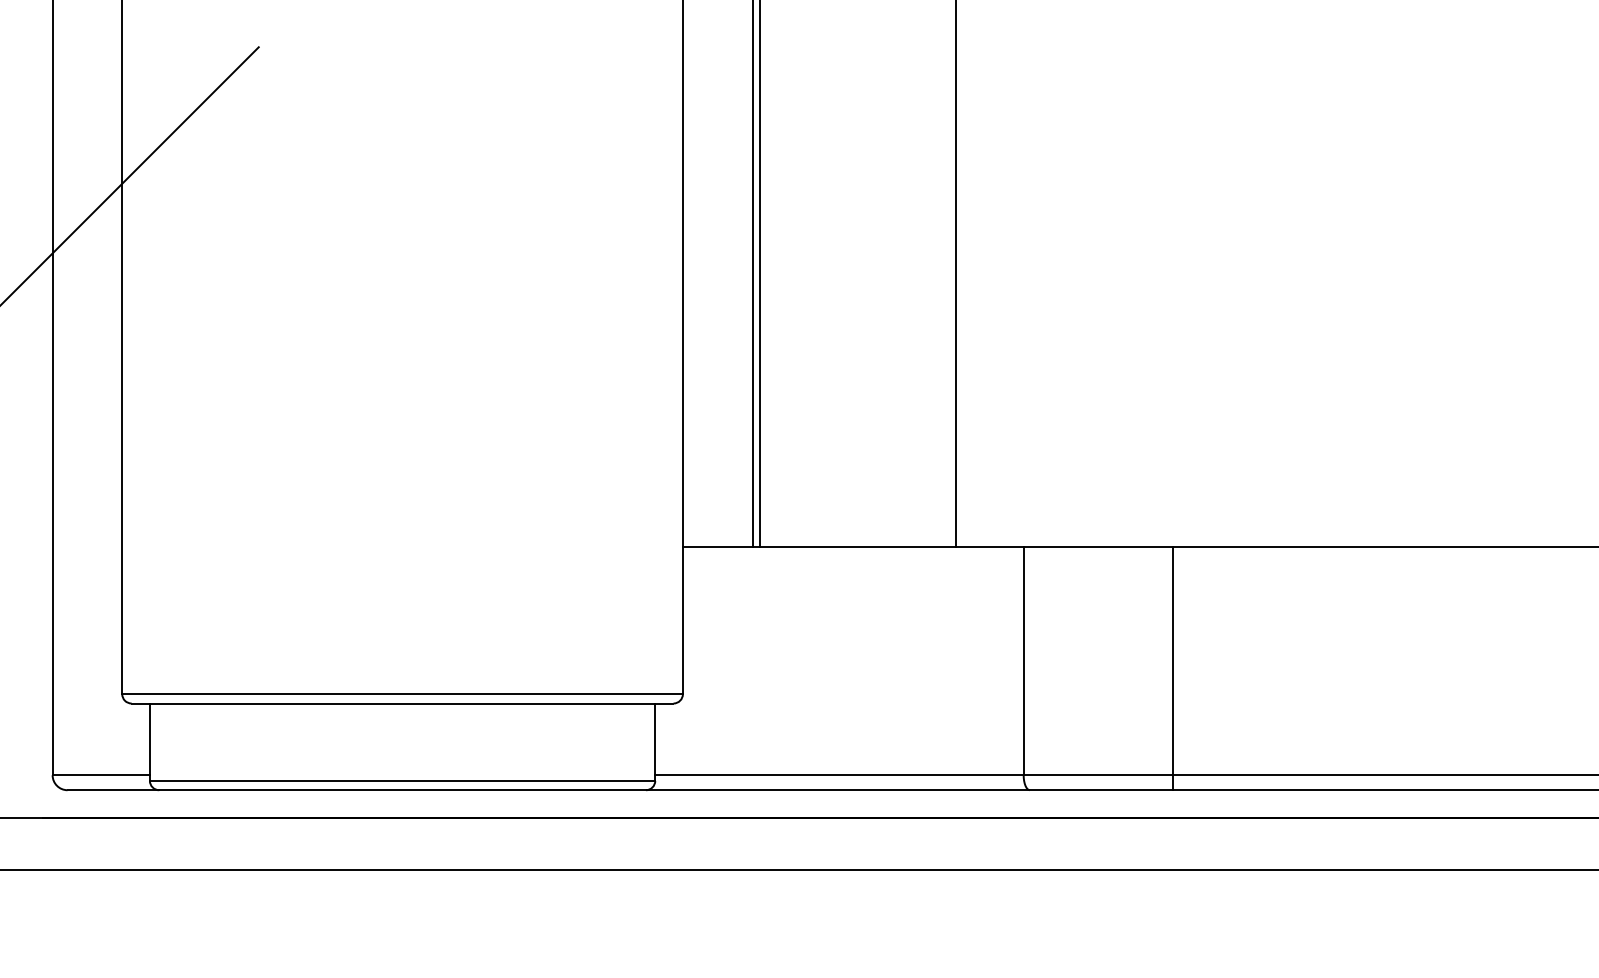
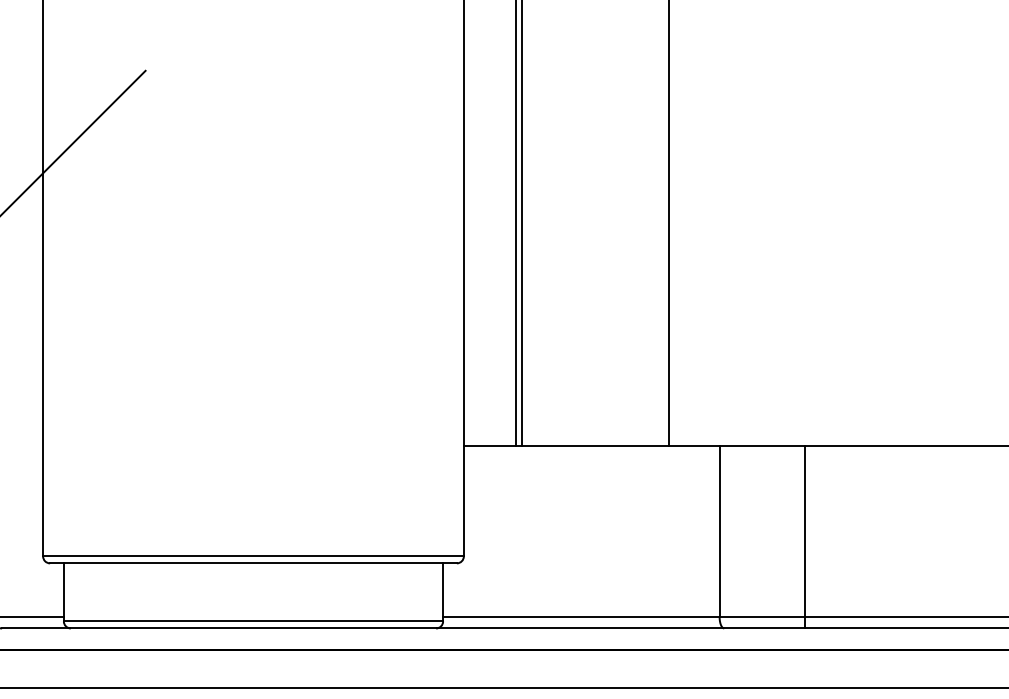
line: (1172, 668) -> (804, 537), moved

